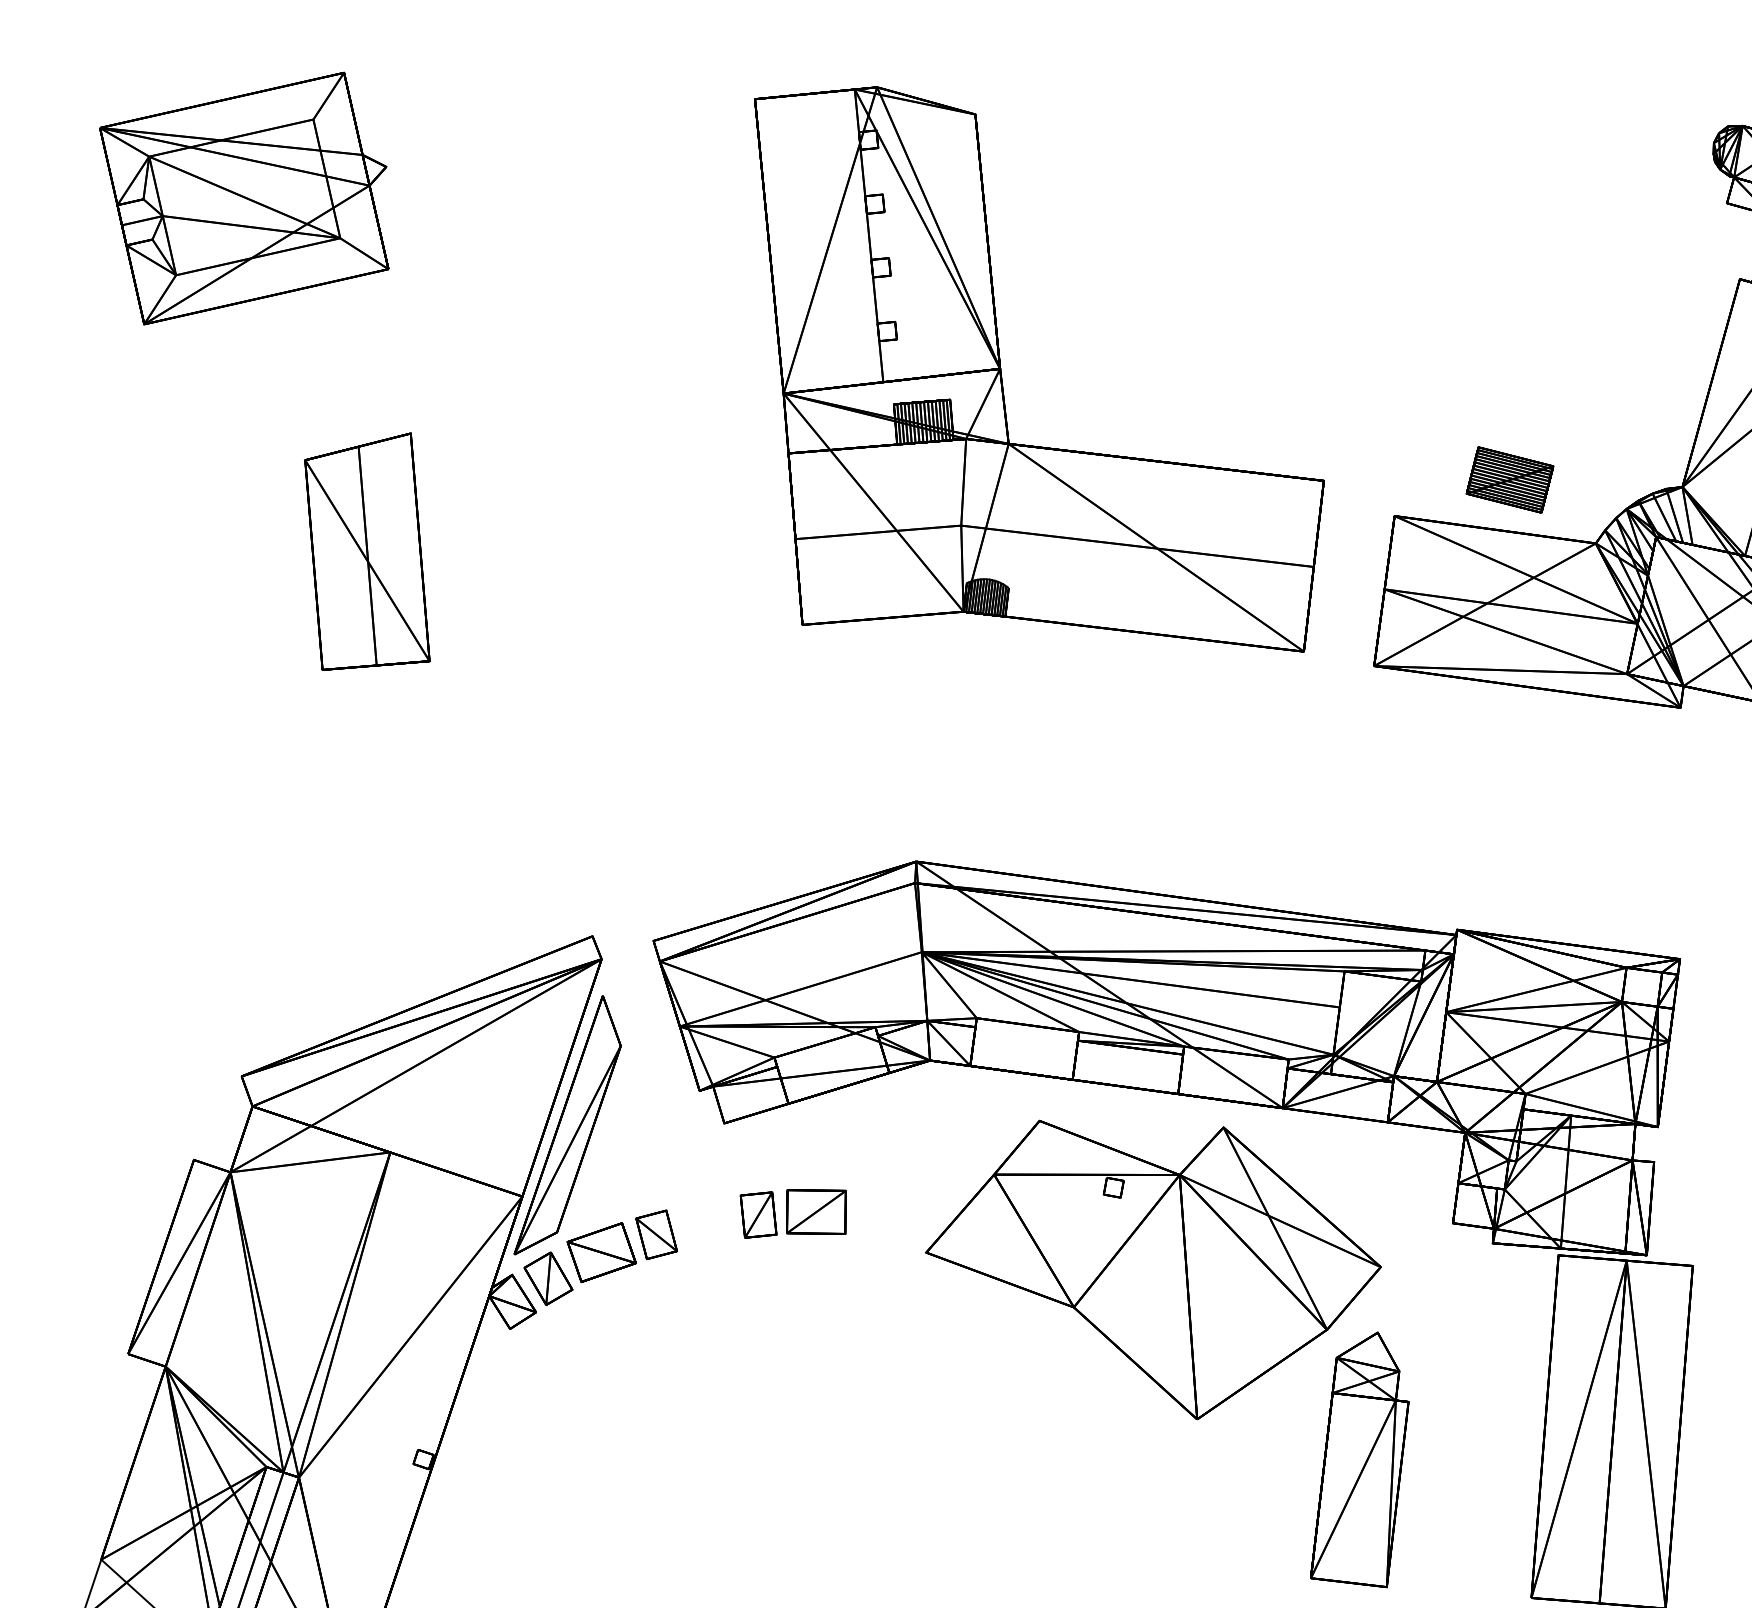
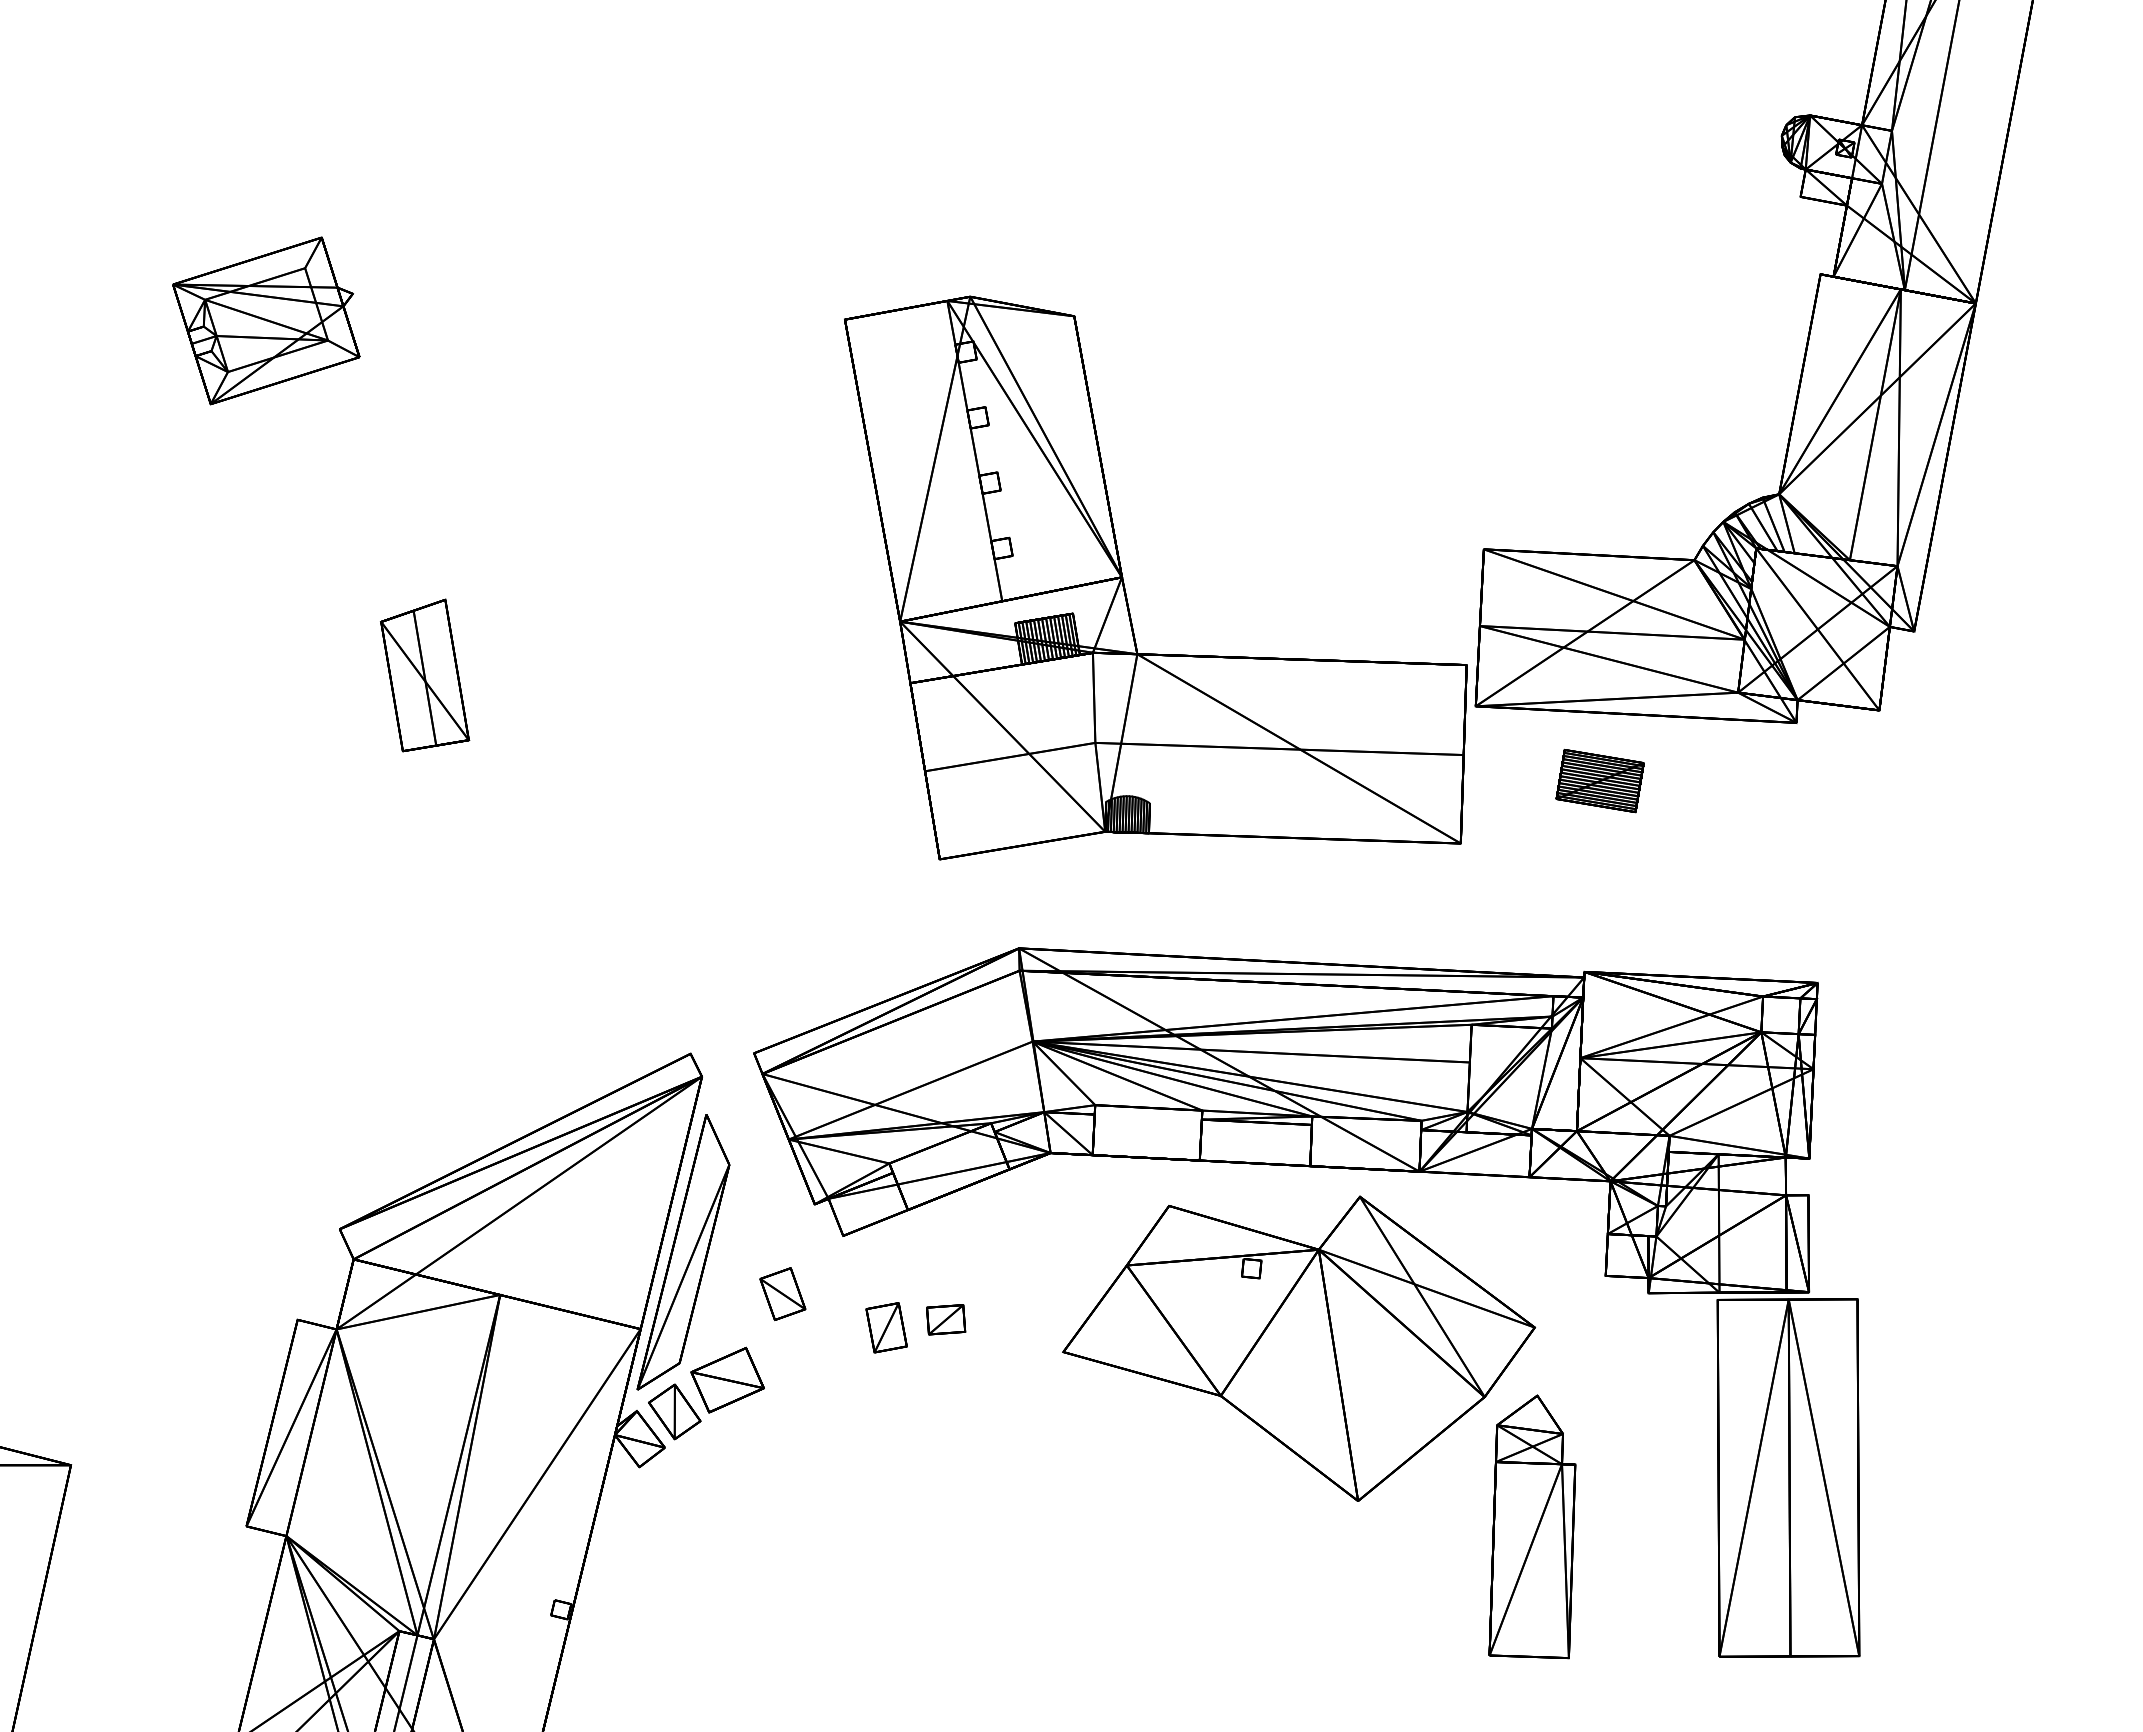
part: (244, 198) -> (266, 320), size x0.6
part: (1002, 374) -> (1124, 583), moved
part: (1509, 479) -> (1599, 780), moved
part: (367, 551) -> (424, 675), size x0.6
part: (815, 1211) -> (945, 1319), size x0.6
part: (656, 1235) -> (782, 1294), moved

